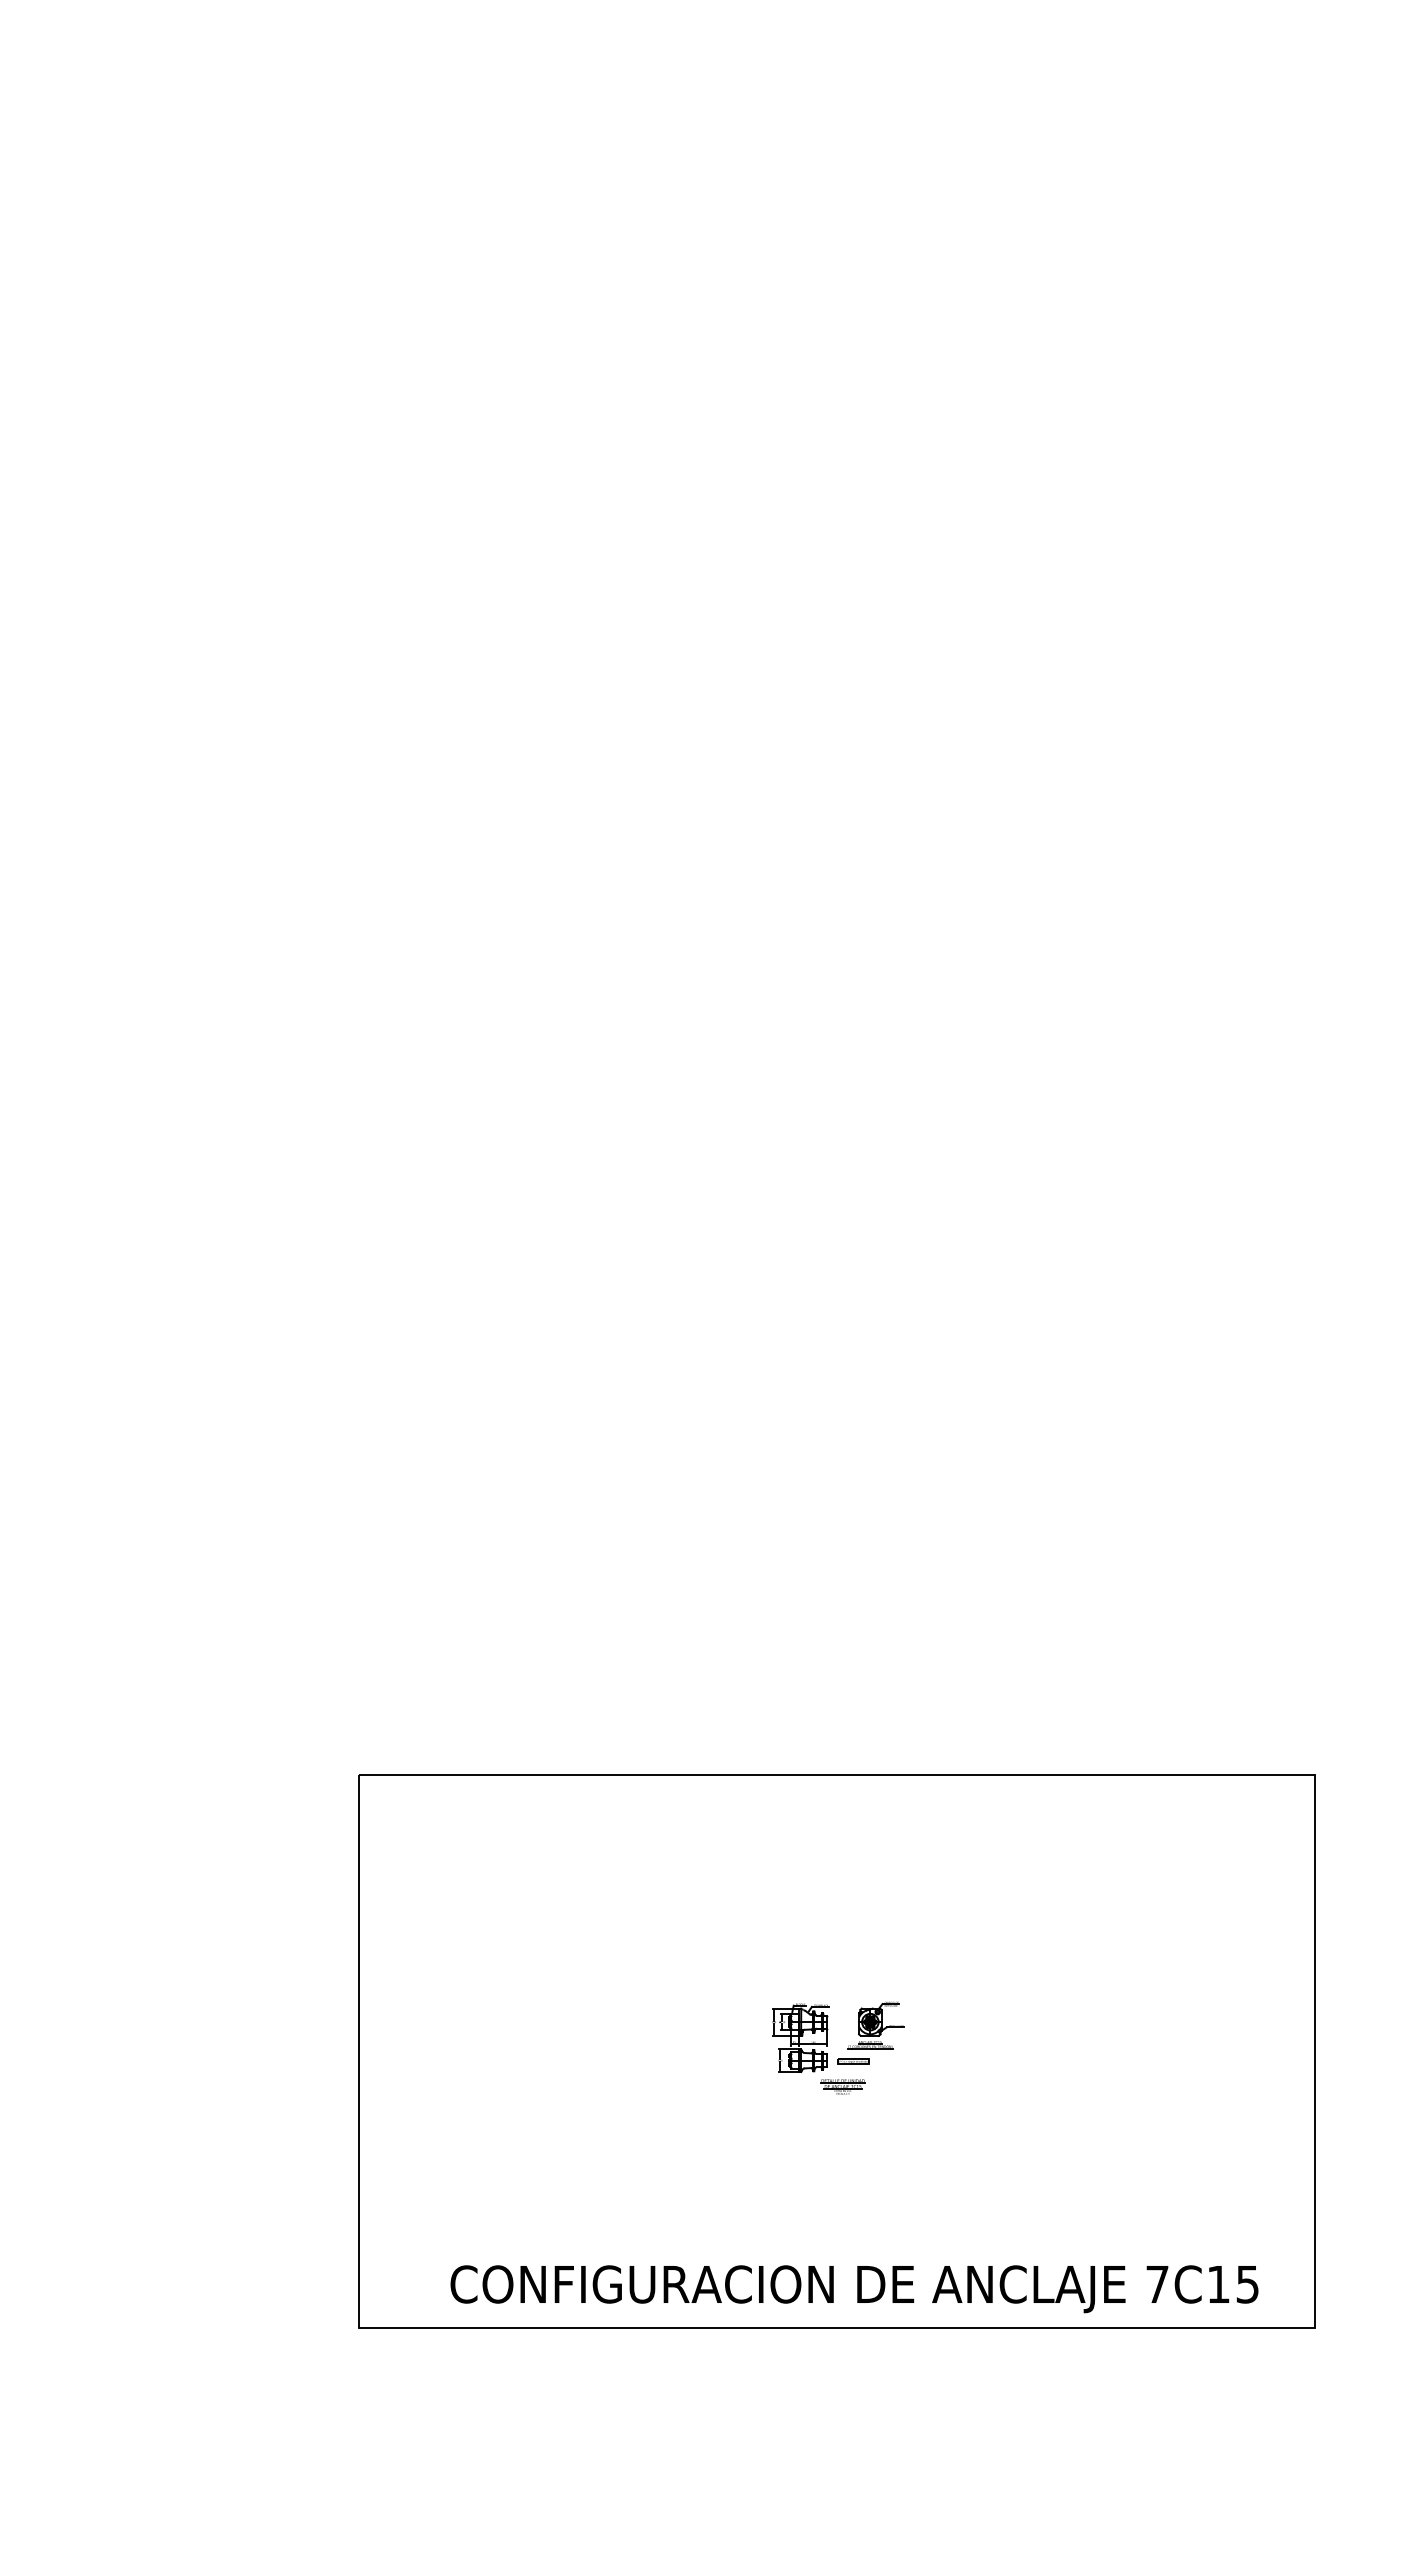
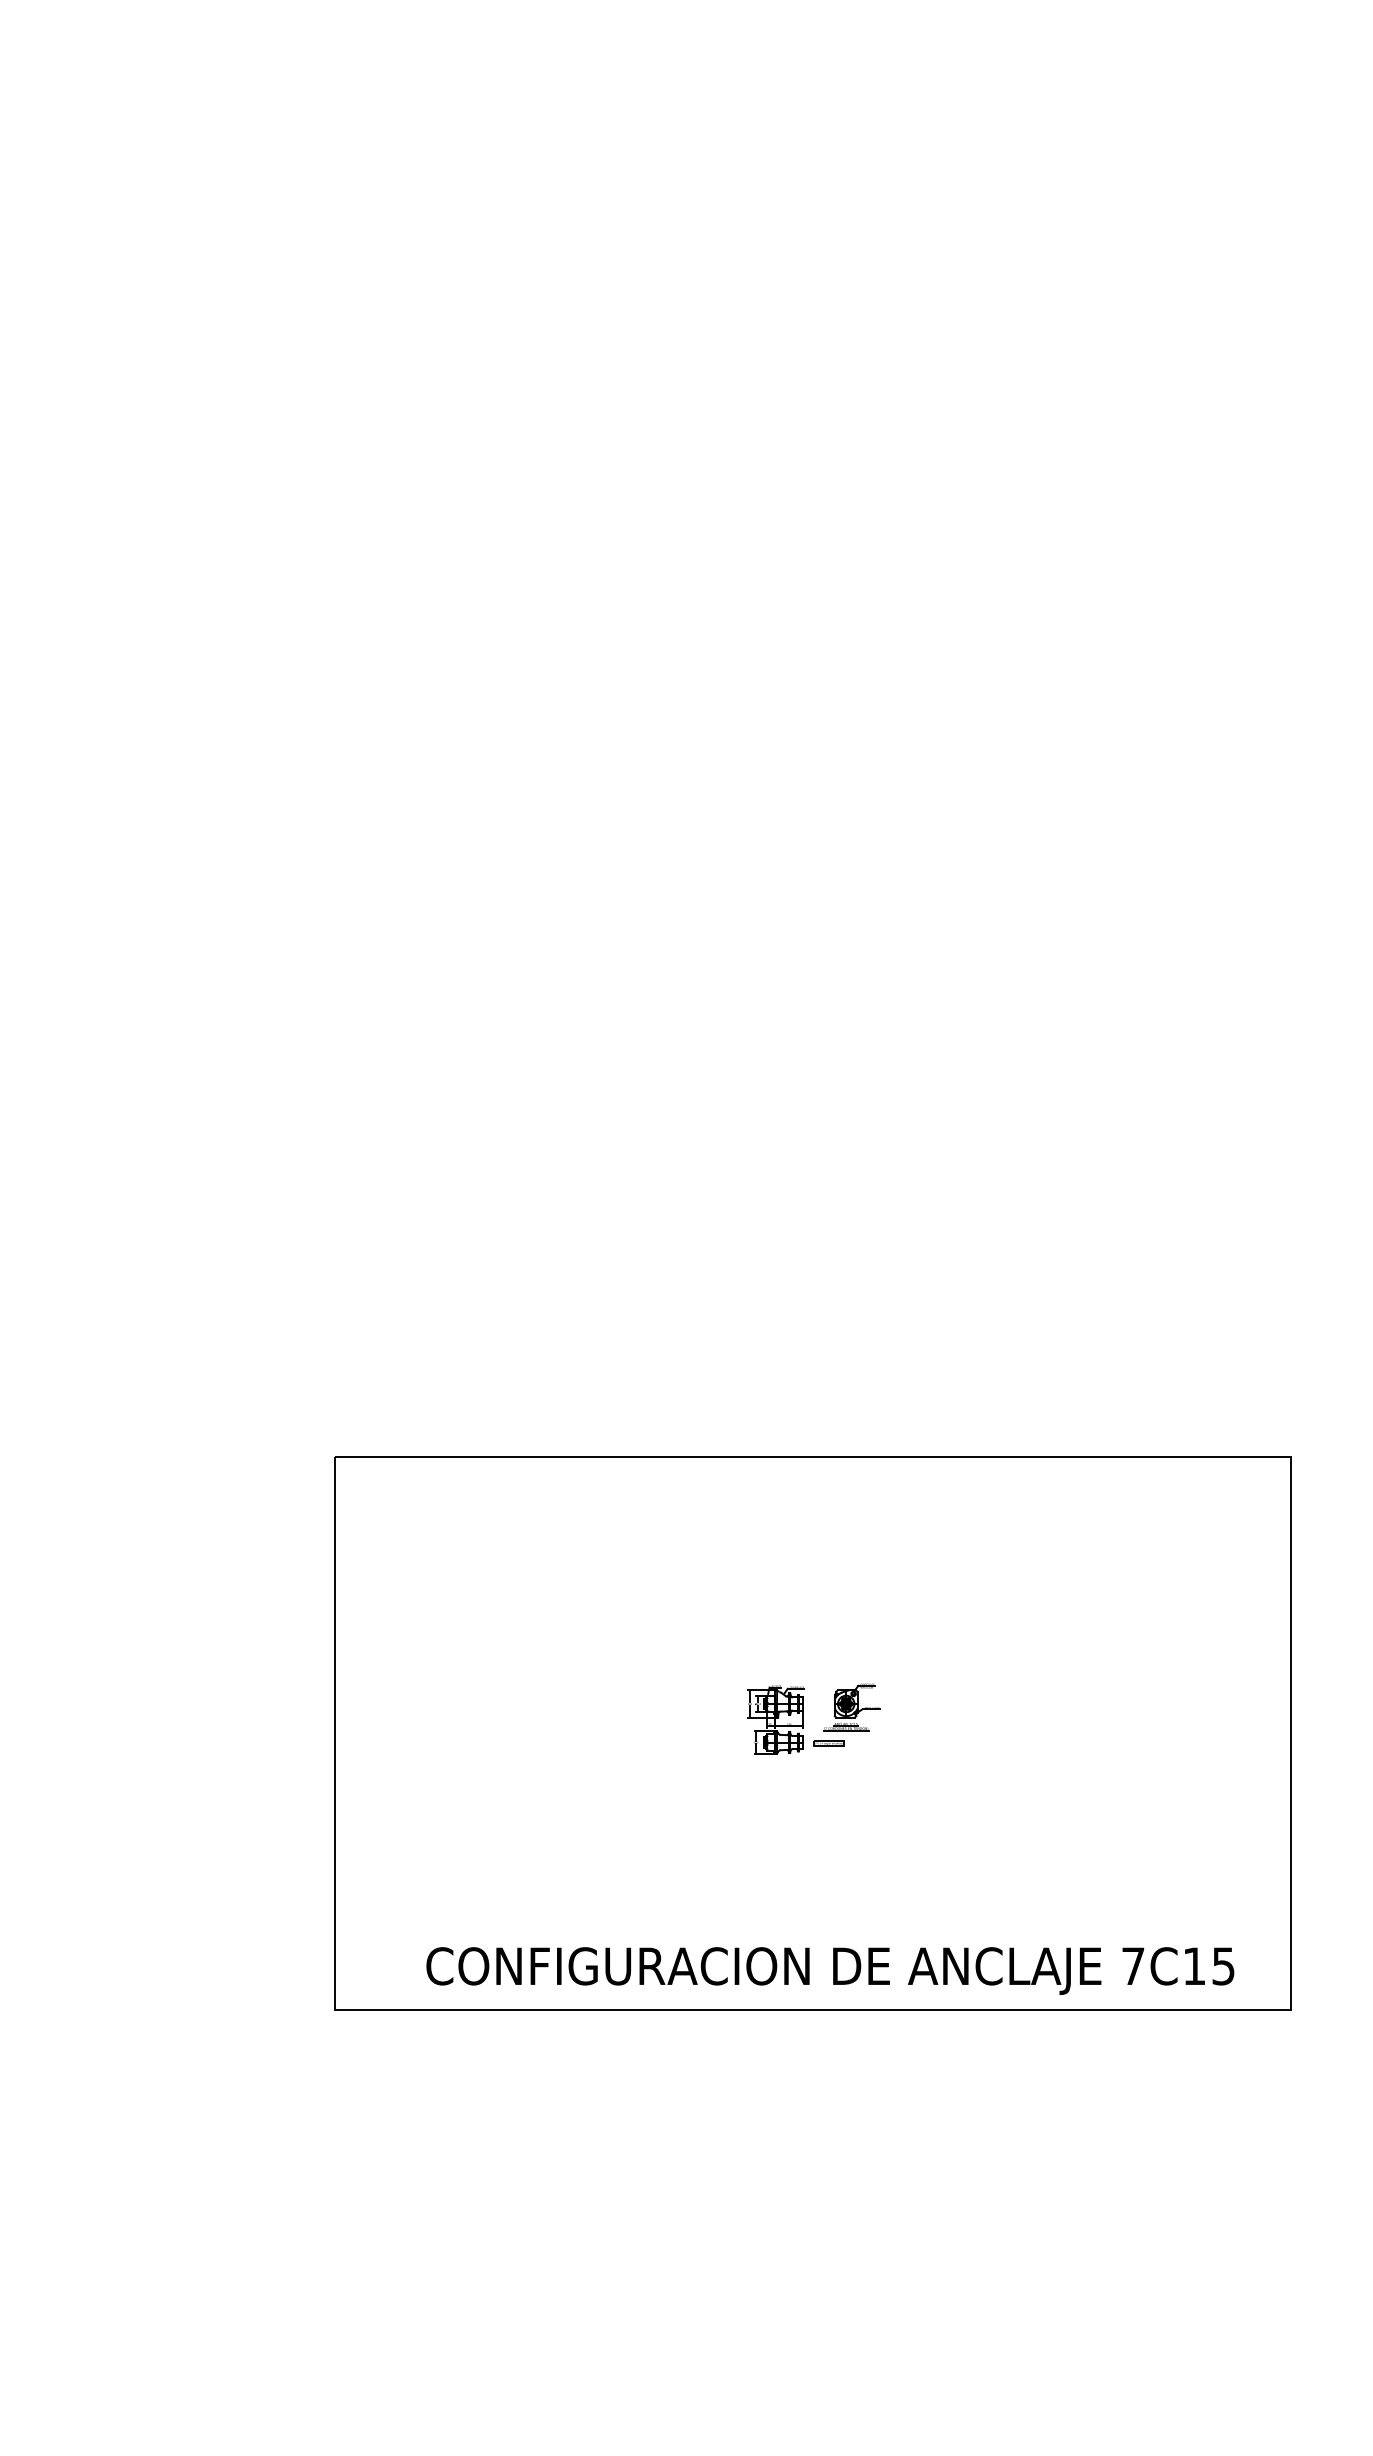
part: (842, 2086) -> (818, 1768), removed

